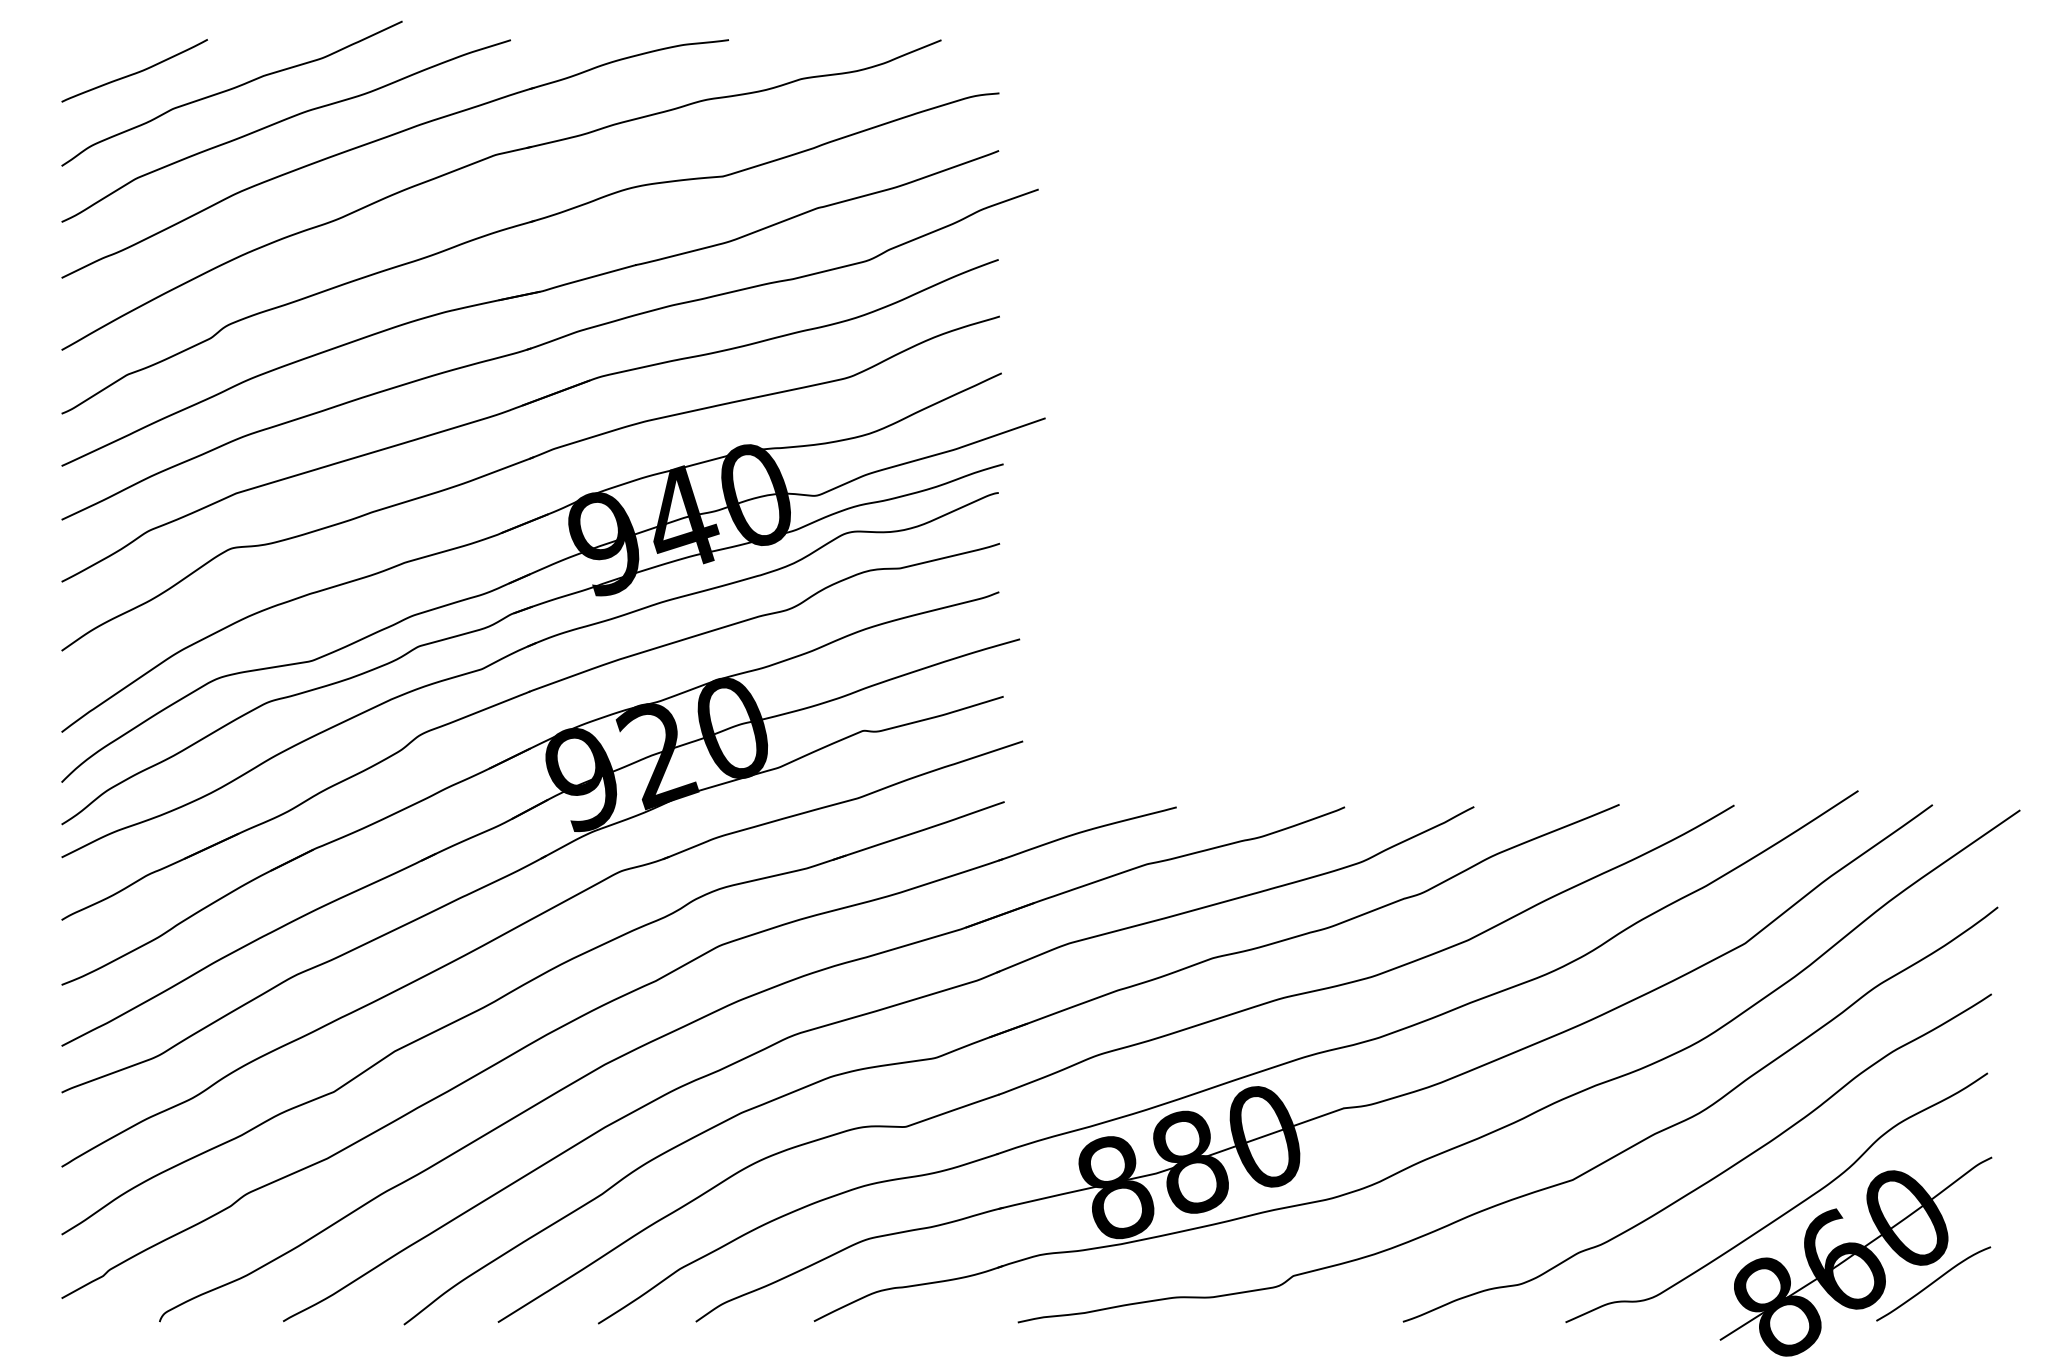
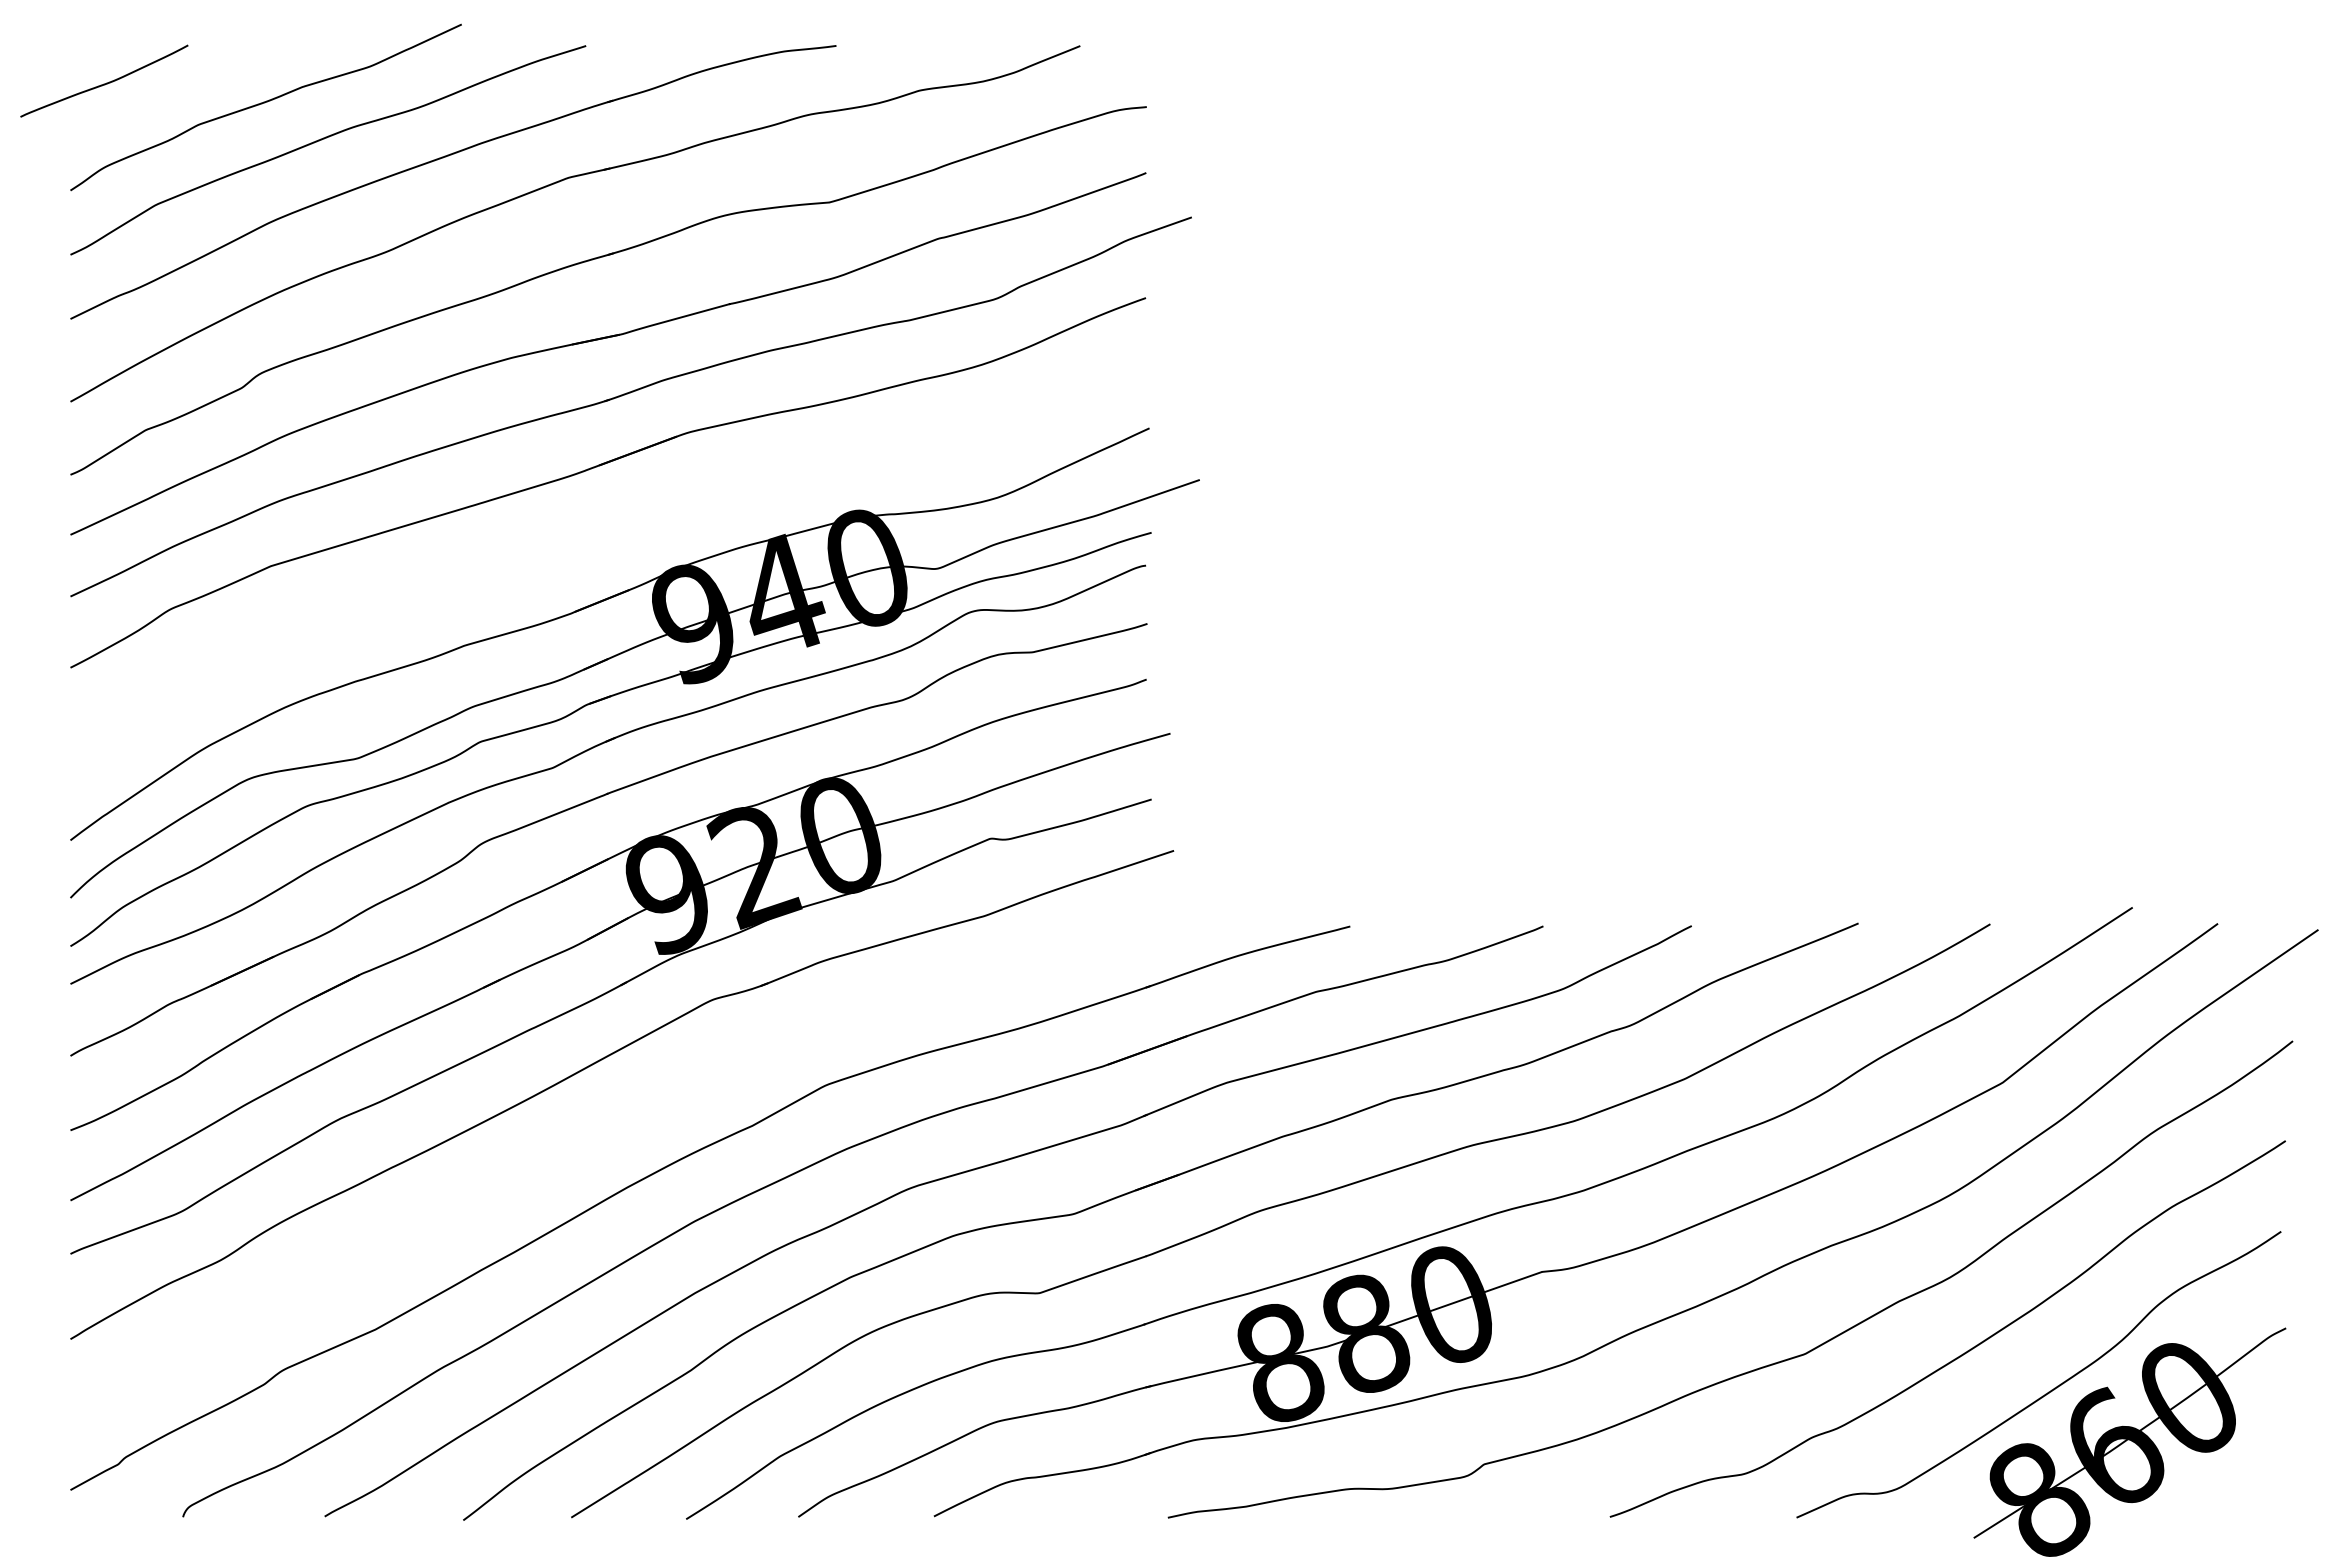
curve: (136, 71) -> (106, 82), moved
part: (523, 462) -> (600, 530), removed
part: (514, 991) -> (590, 1137), removed
curve: (1933, 1283) -> (2218, 1473), removed

